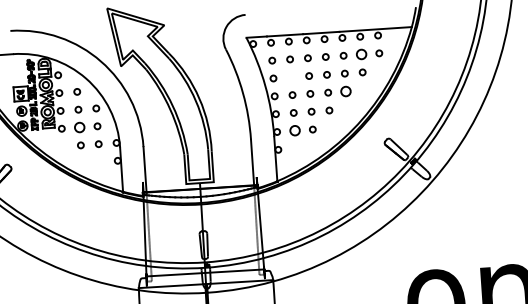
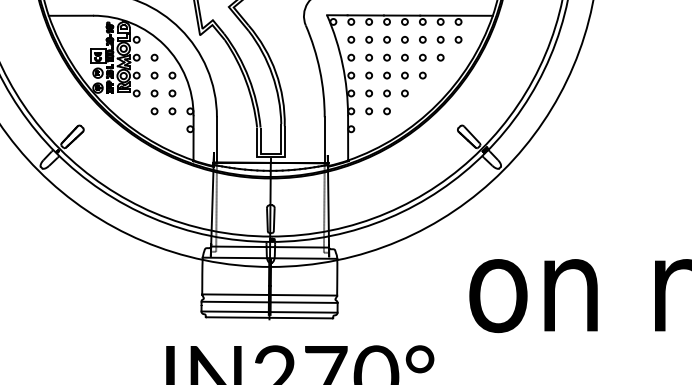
circle: (361, 54) -> (440, 39), size x0.62
circle: (290, 77) -> (368, 57), added
circle: (345, 91) -> (422, 75), size x0.62
circle: (79, 127) -> (154, 93), size x0.62
circle: (294, 130) -> (368, 111), size x0.62

